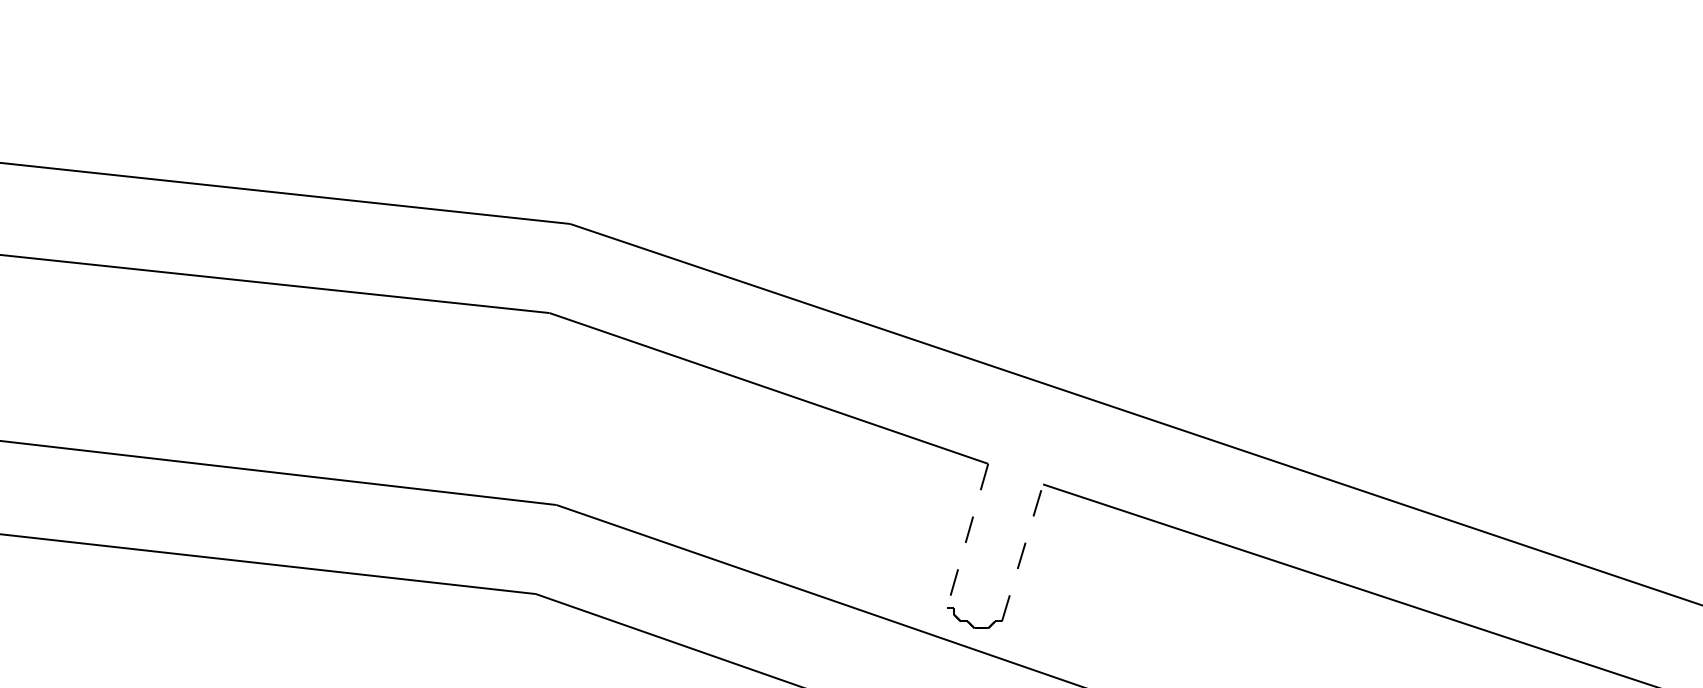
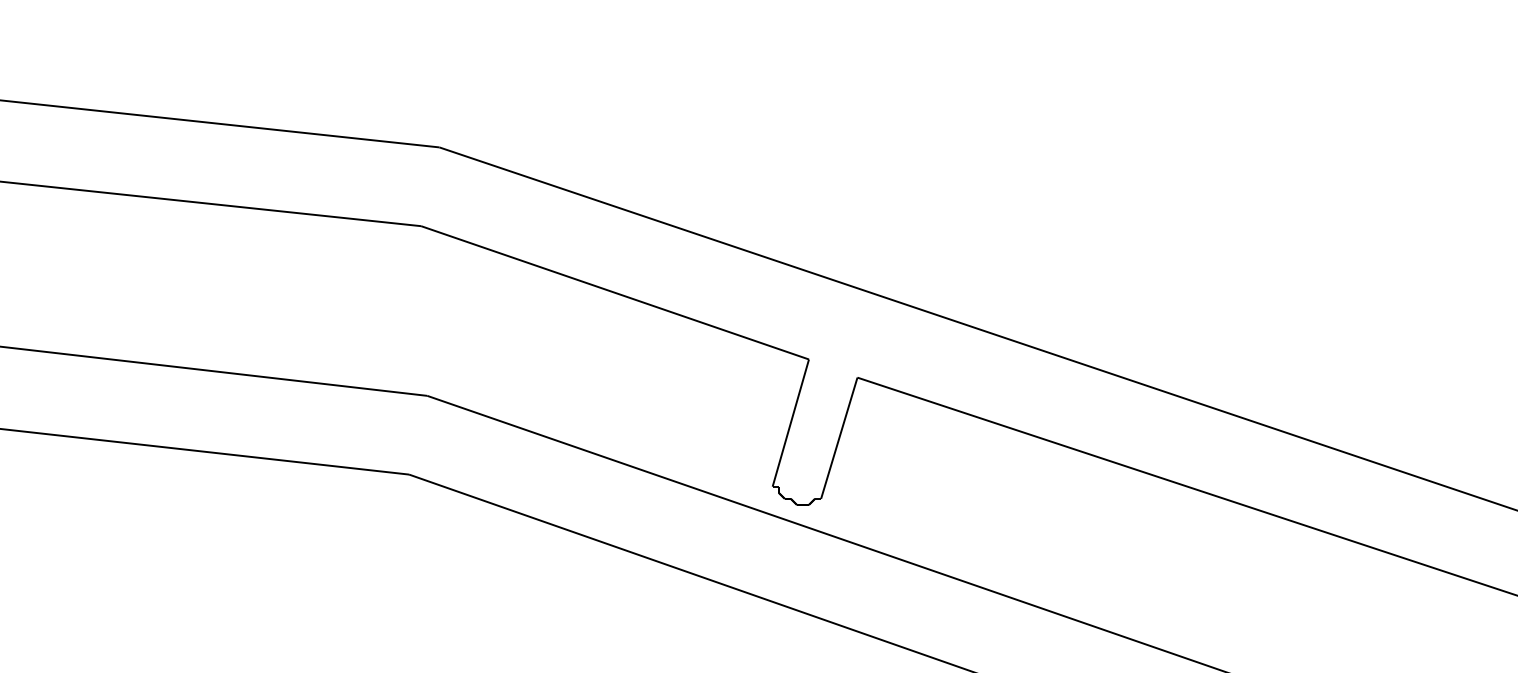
line: (967, 536) -> (790, 423), dashed -> solid
line: (1022, 552) -> (839, 437), dashed -> solid

